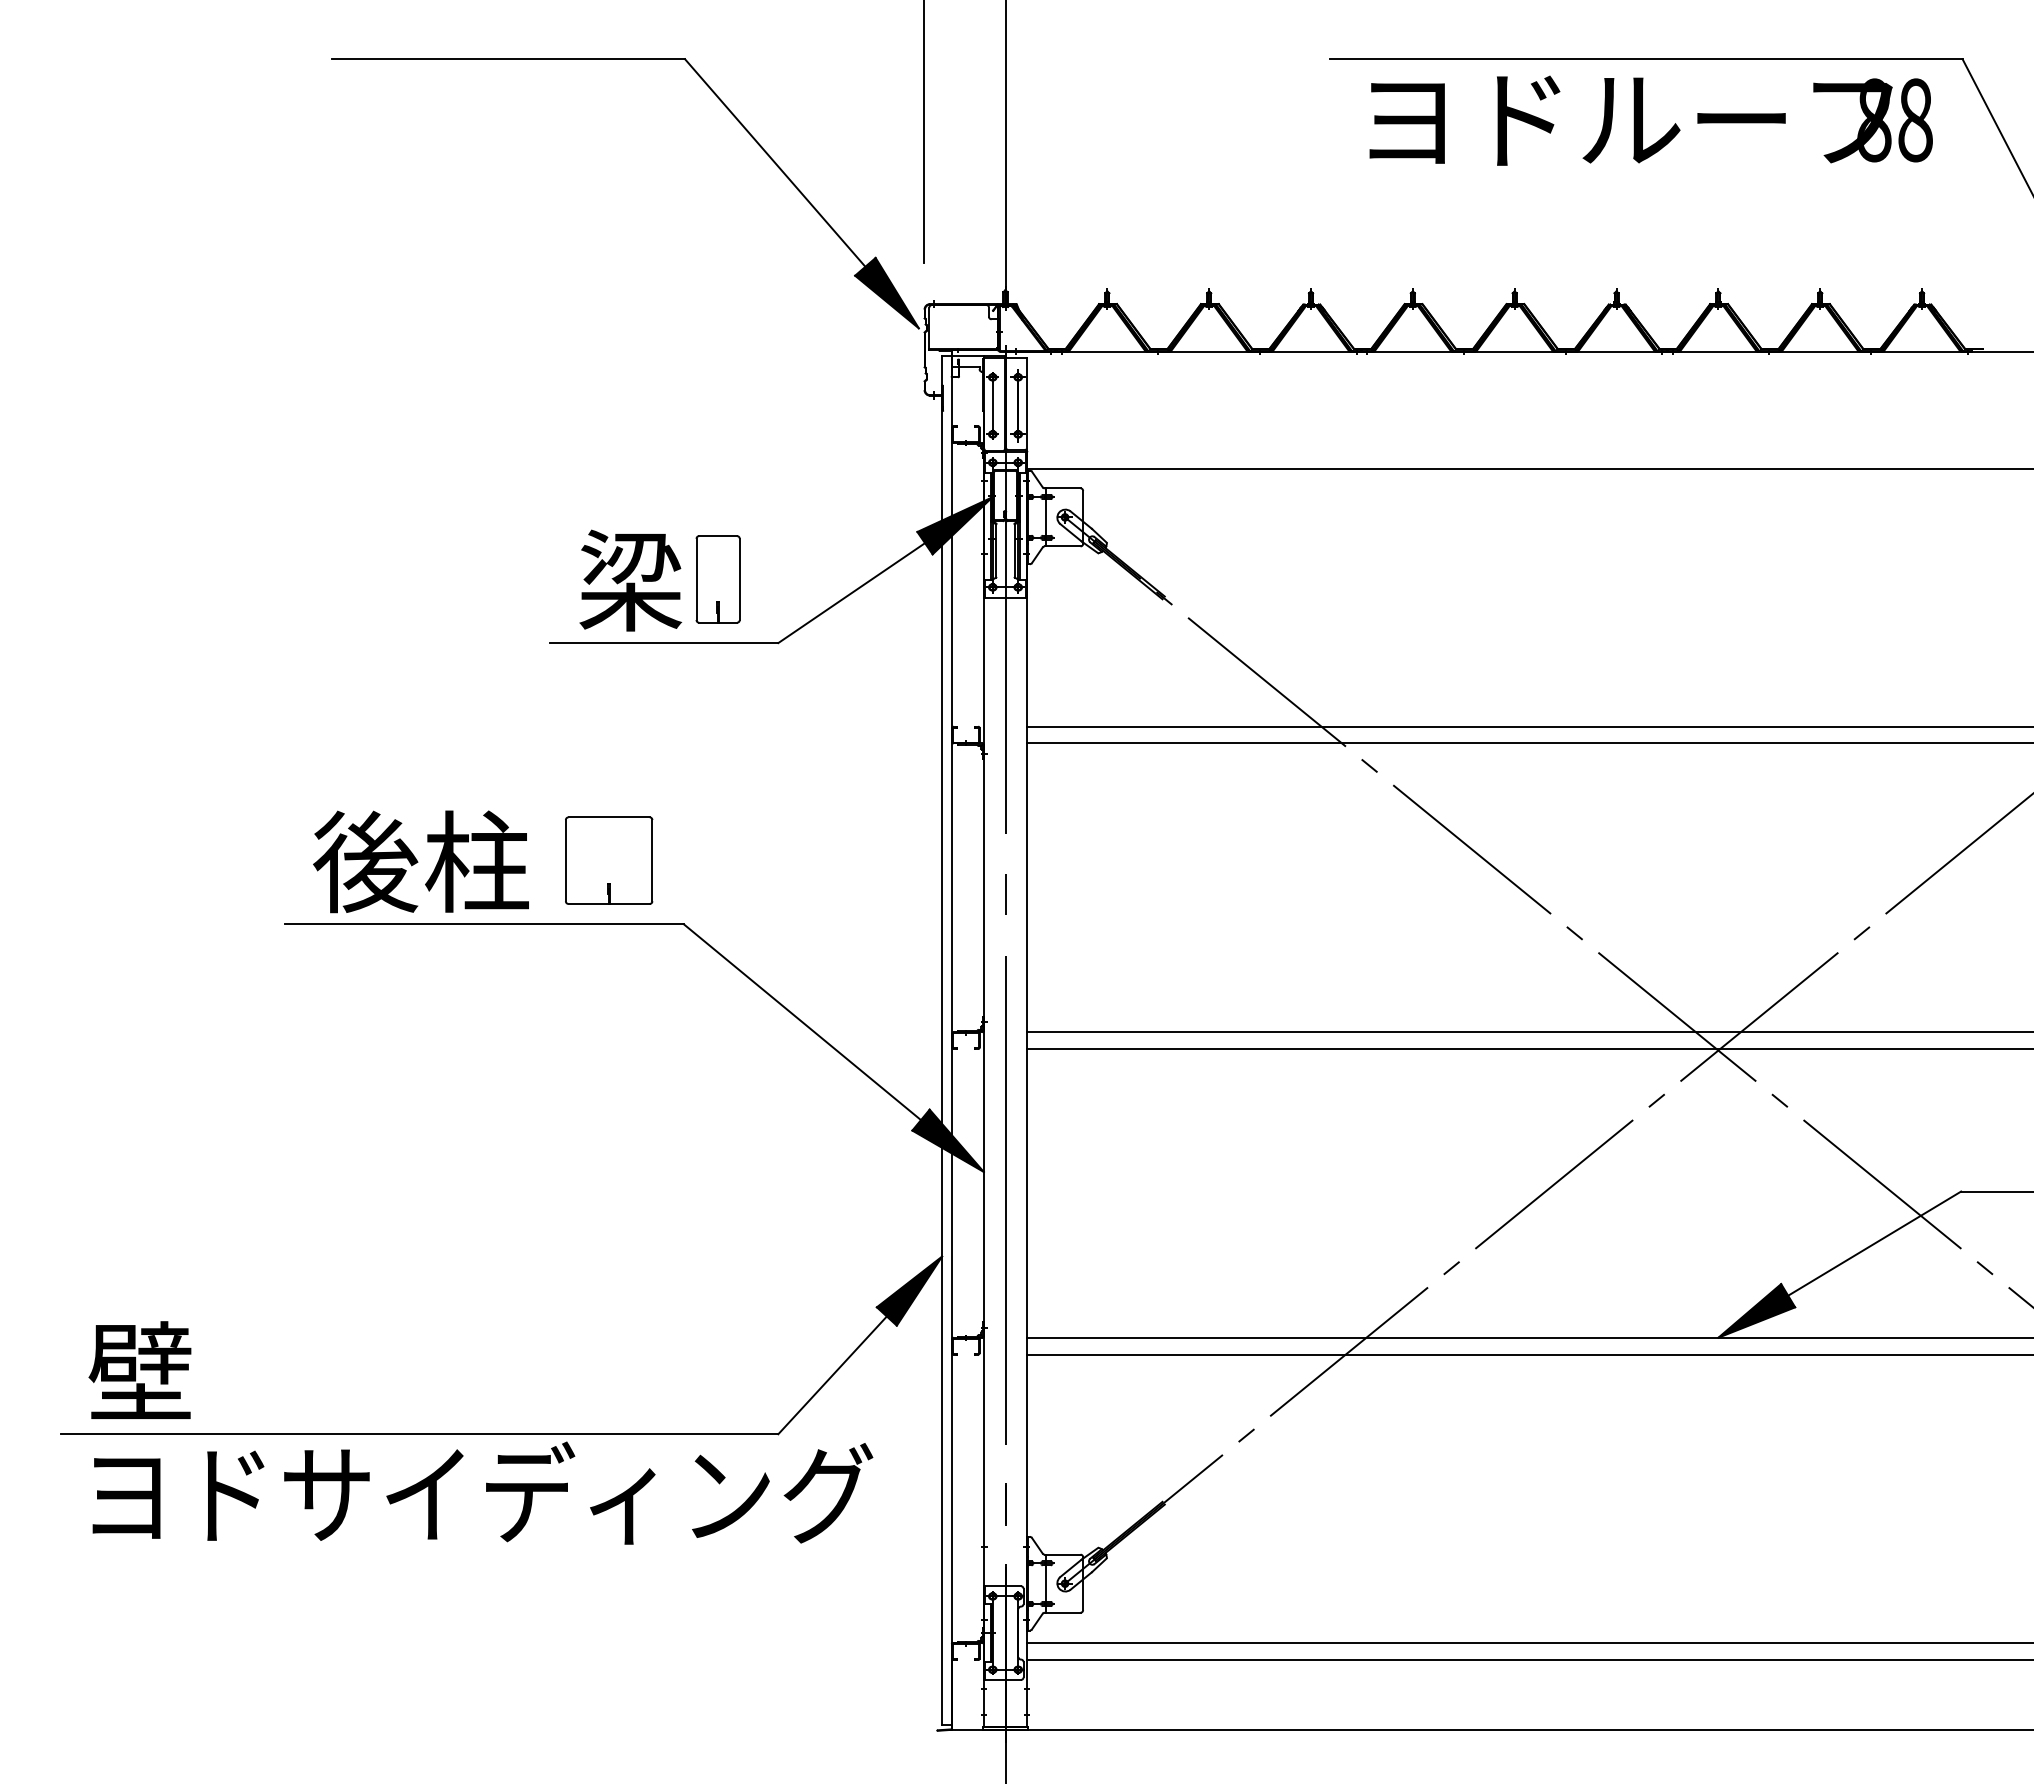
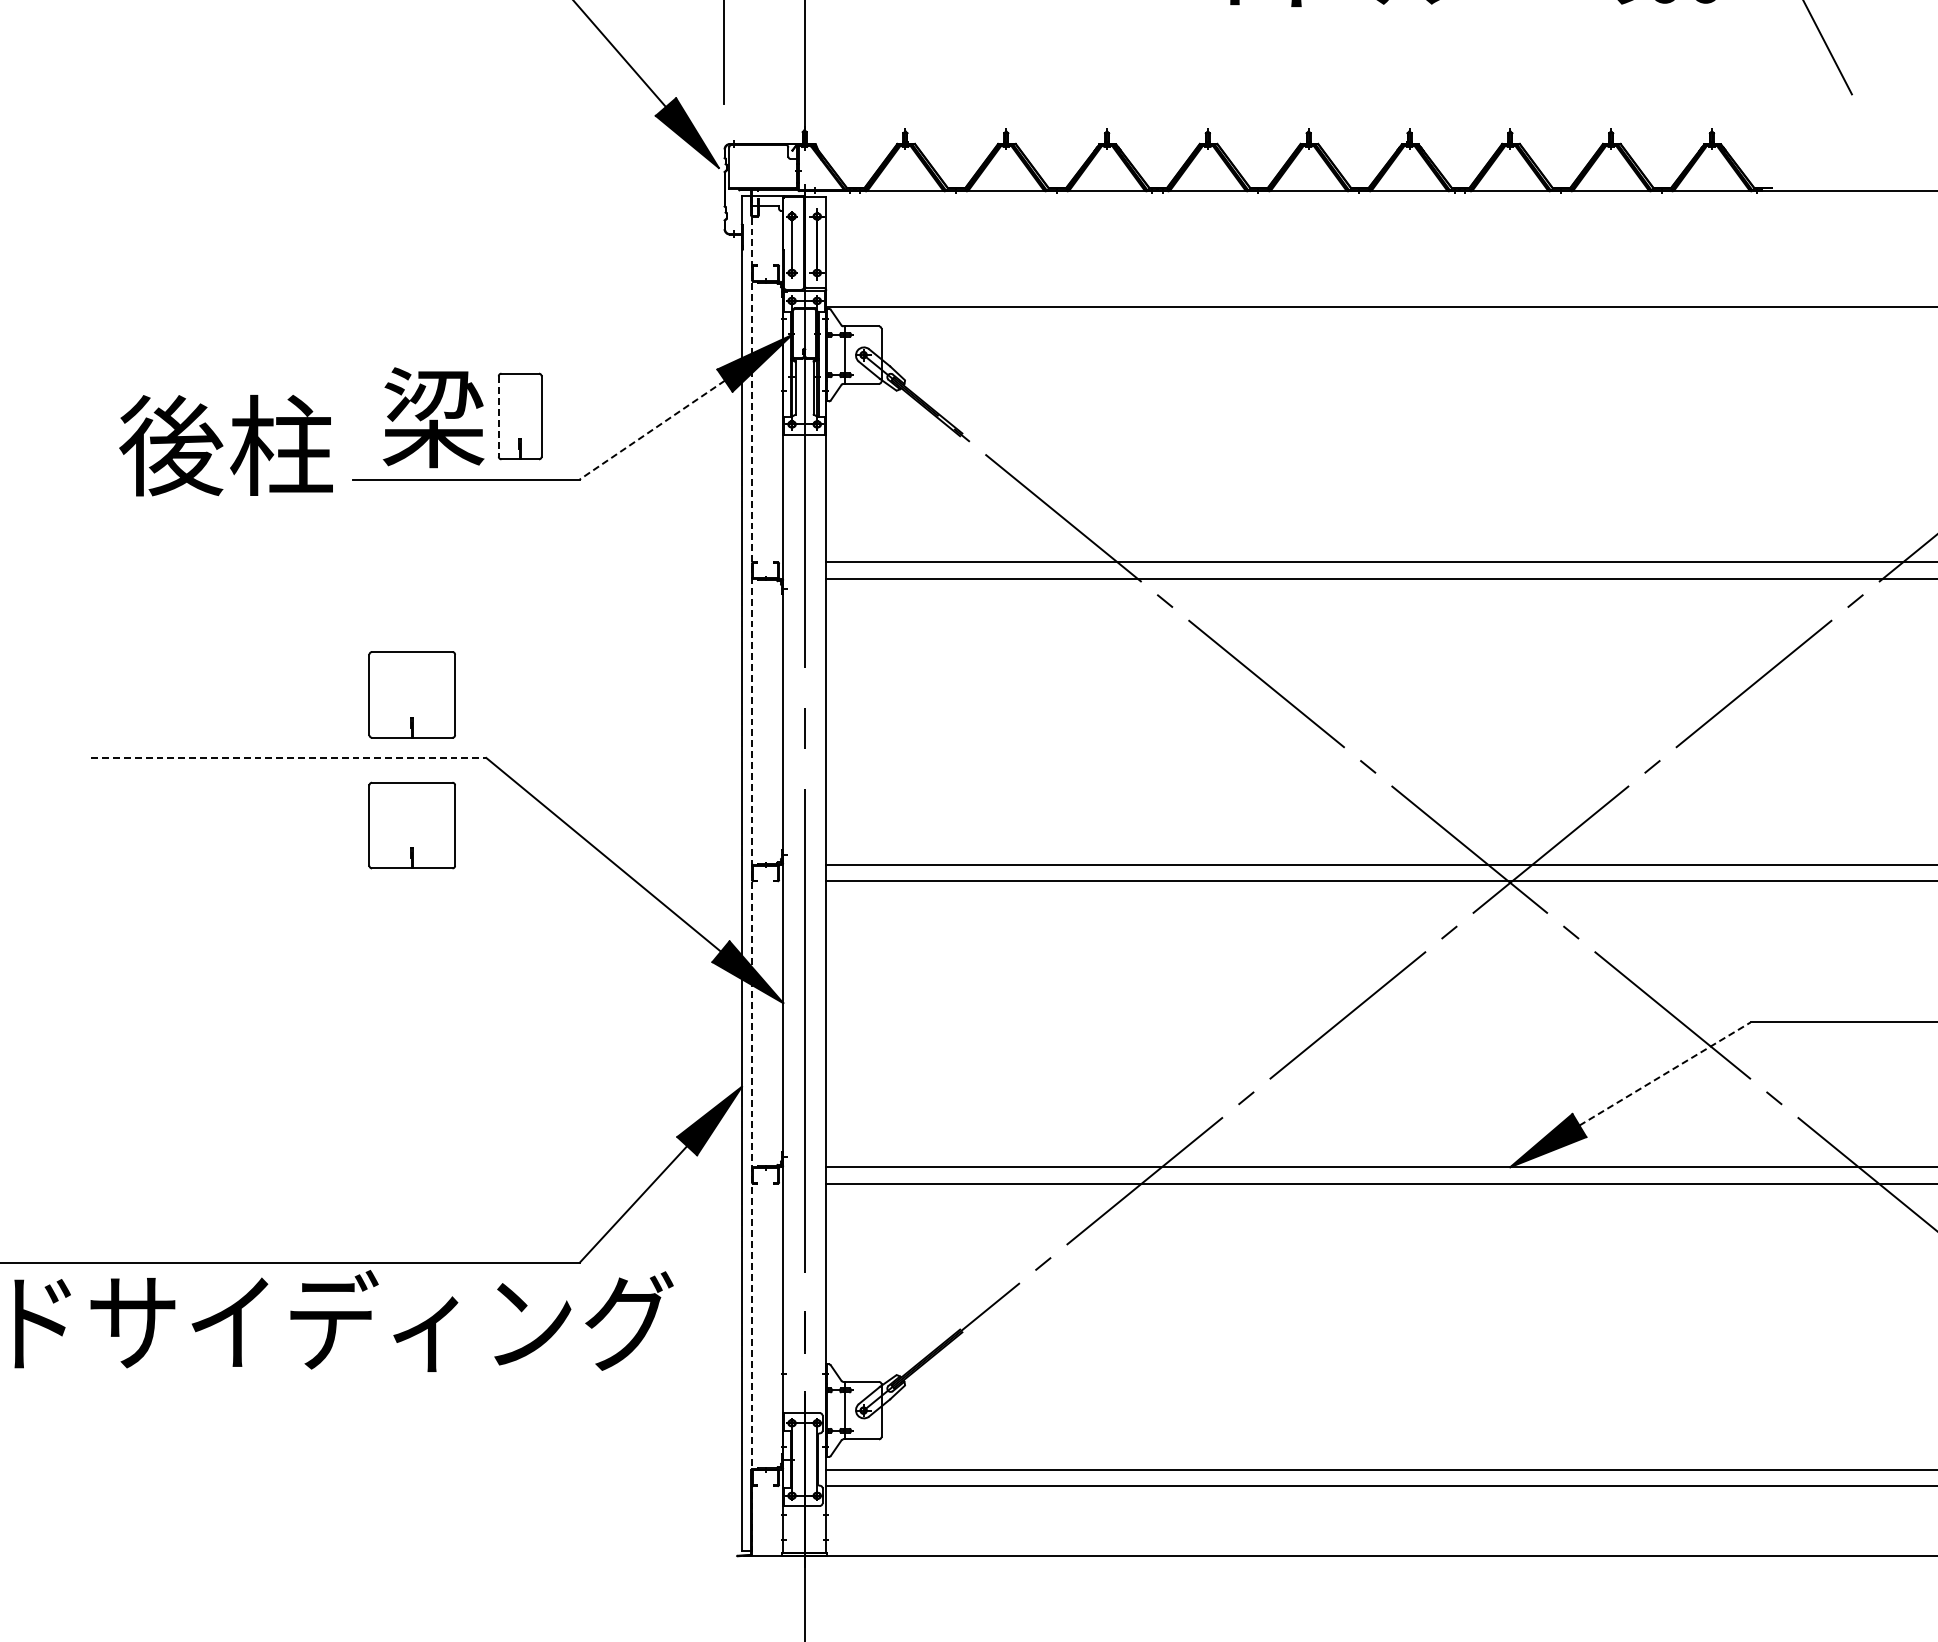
line: (696, 579) -> (498, 416), solid -> dashed
line: (851, 593) -> (652, 430), solid -> dashed
text: (420, 861) -> (225, 445), moved
line: (484, 924) -> (288, 758), solid -> dashed
part: (609, 992) -> (412, 825), added
line: (952, 1041) -> (752, 873), solid -> dashed
line: (1874, 1243) -> (1664, 1073), solid -> dashed

